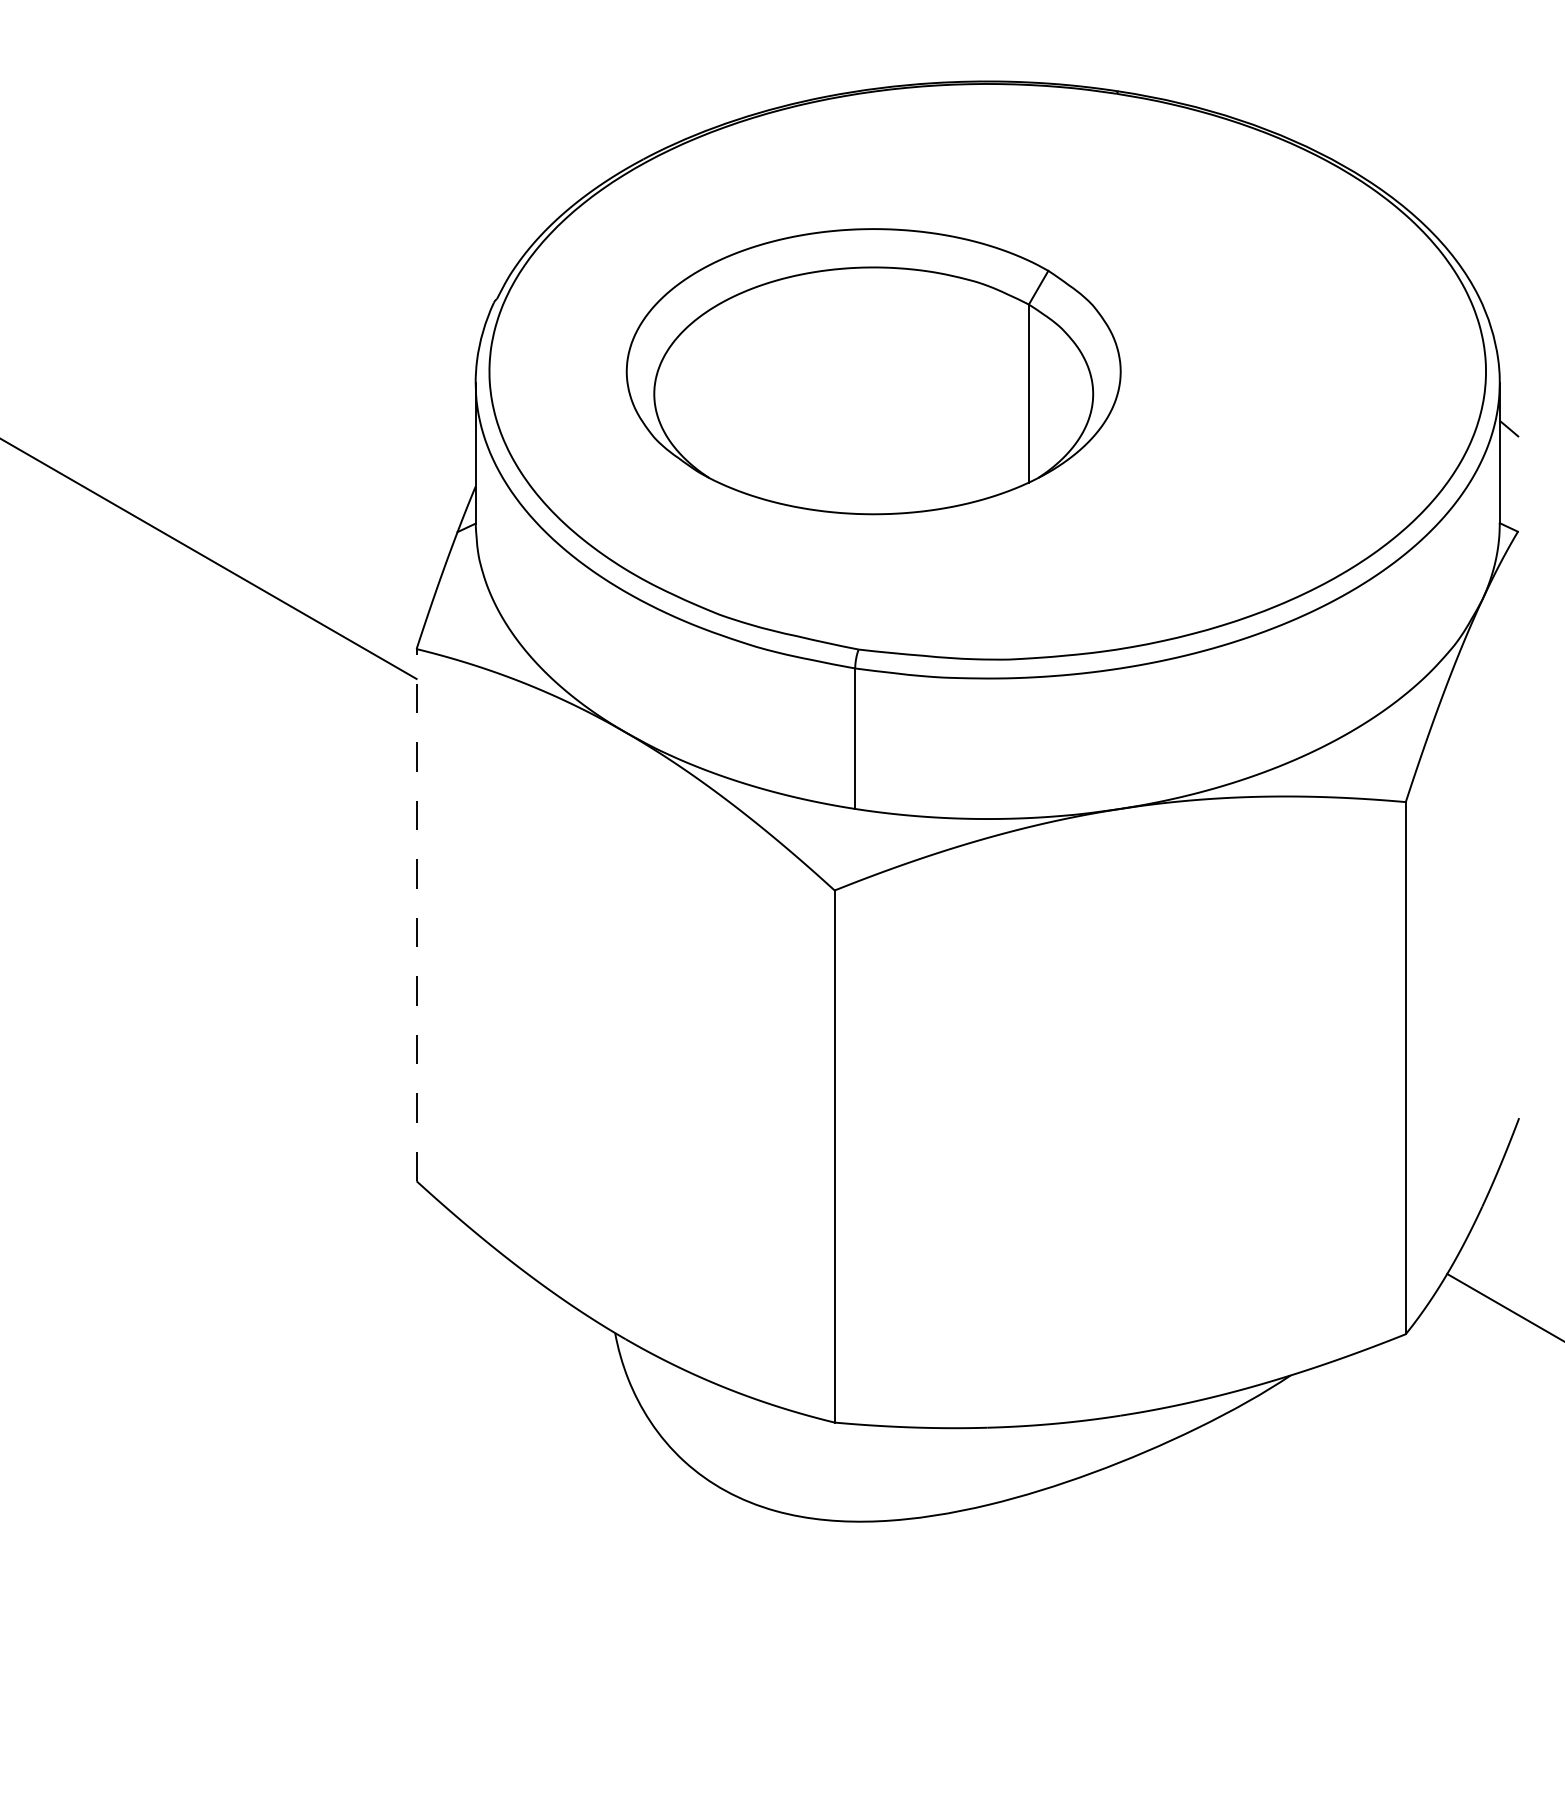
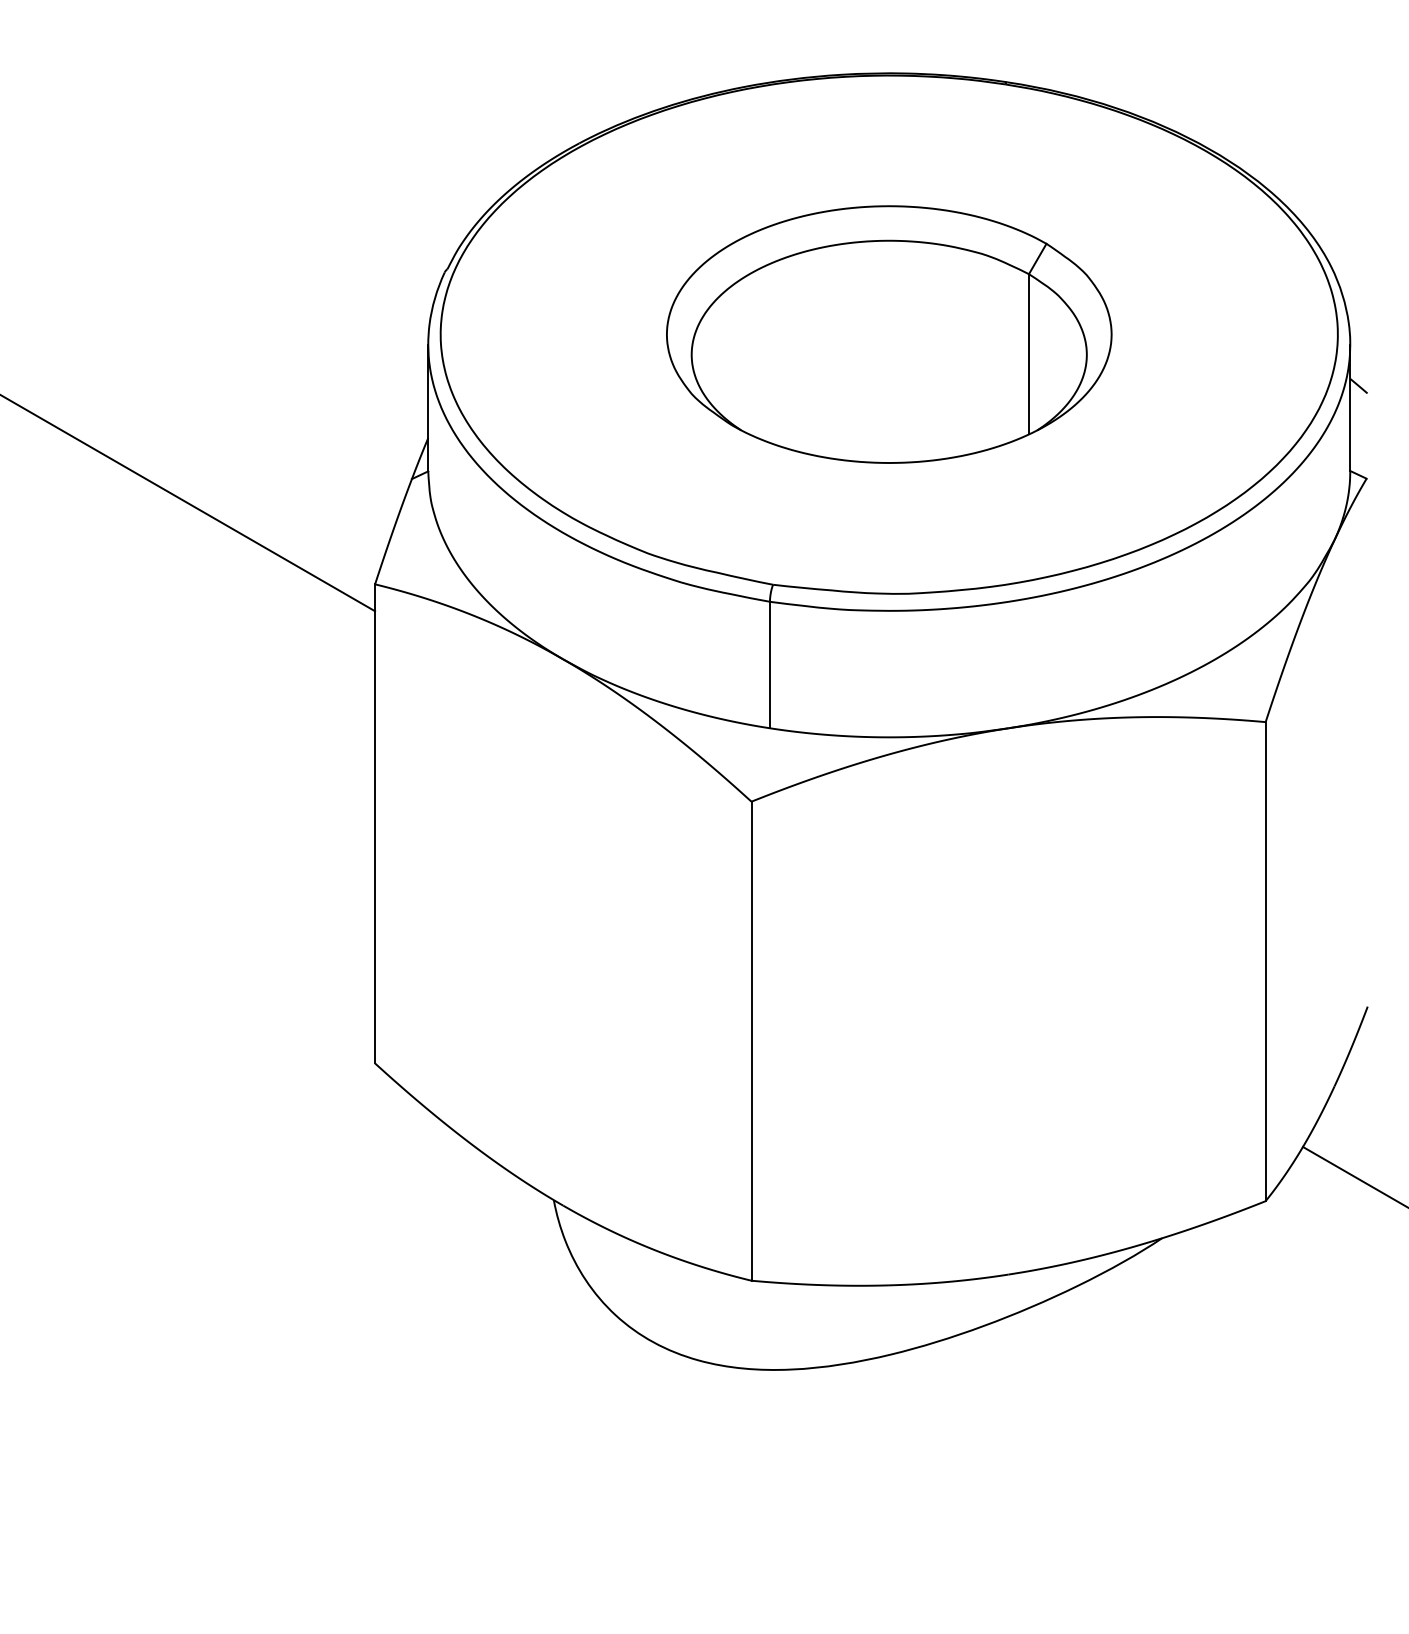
part: (873, 371) -> (889, 334), moved
line: (416, 914) -> (374, 823), dashed -> solid

